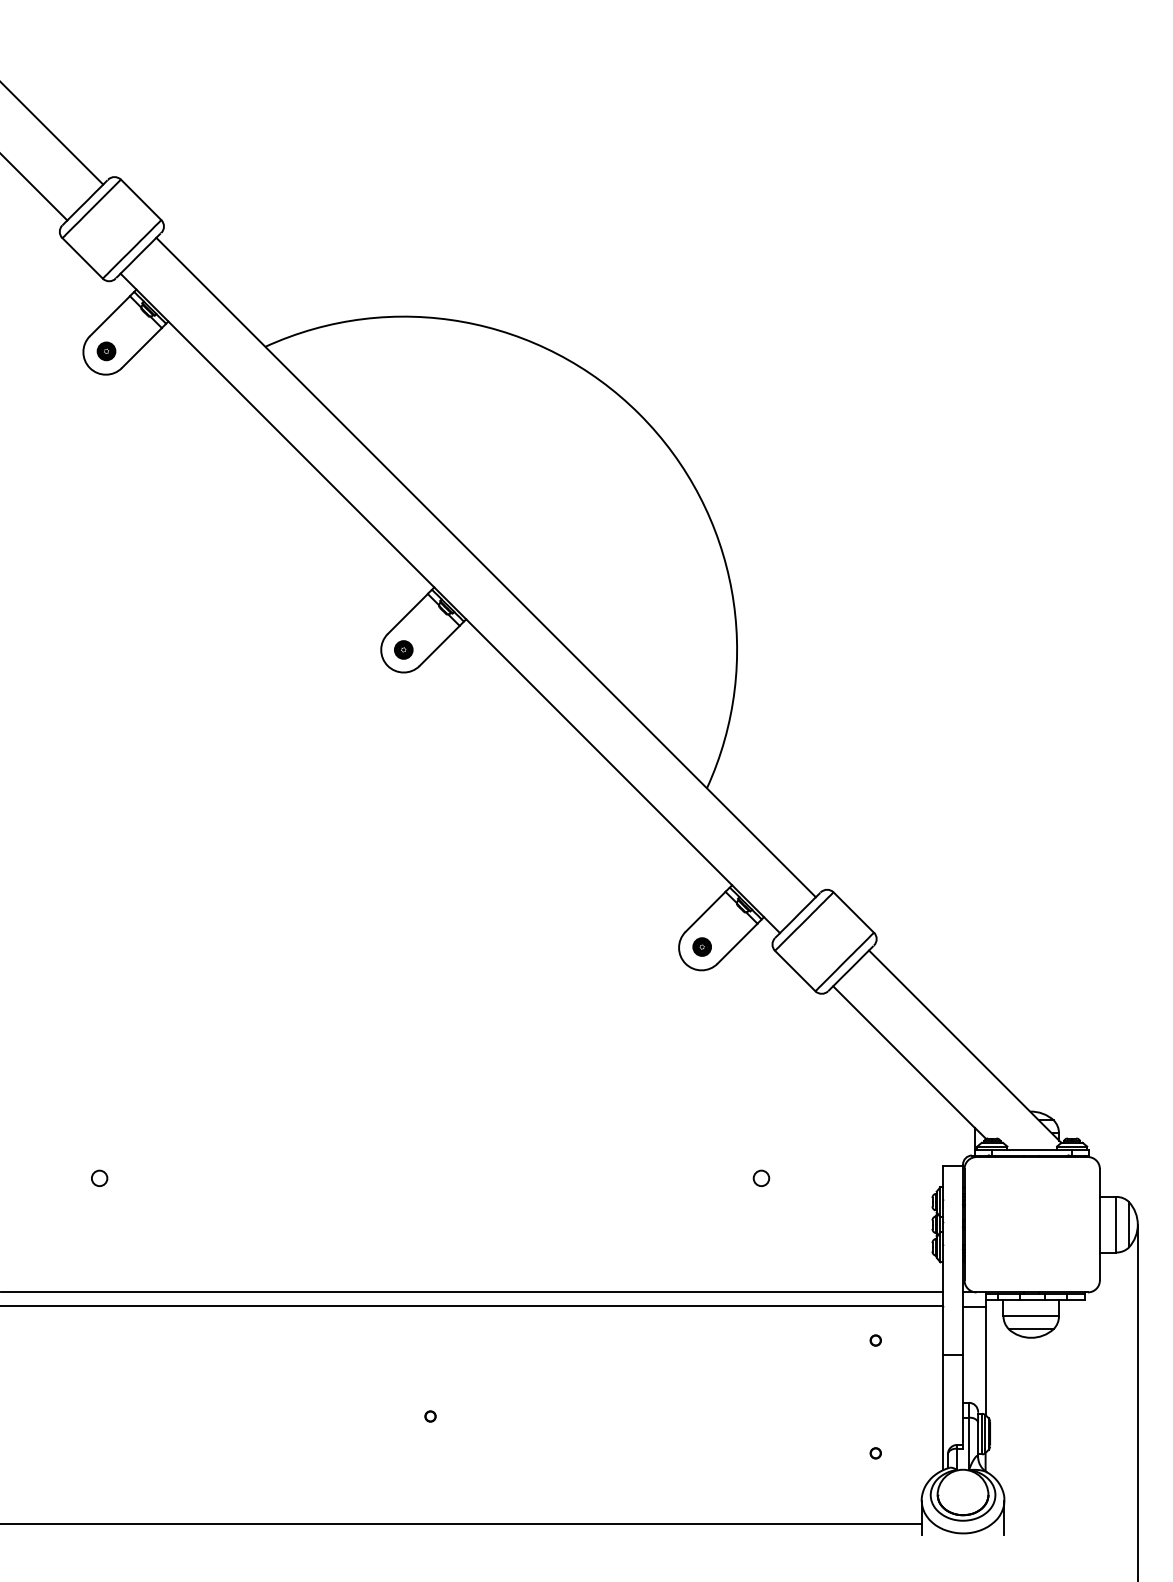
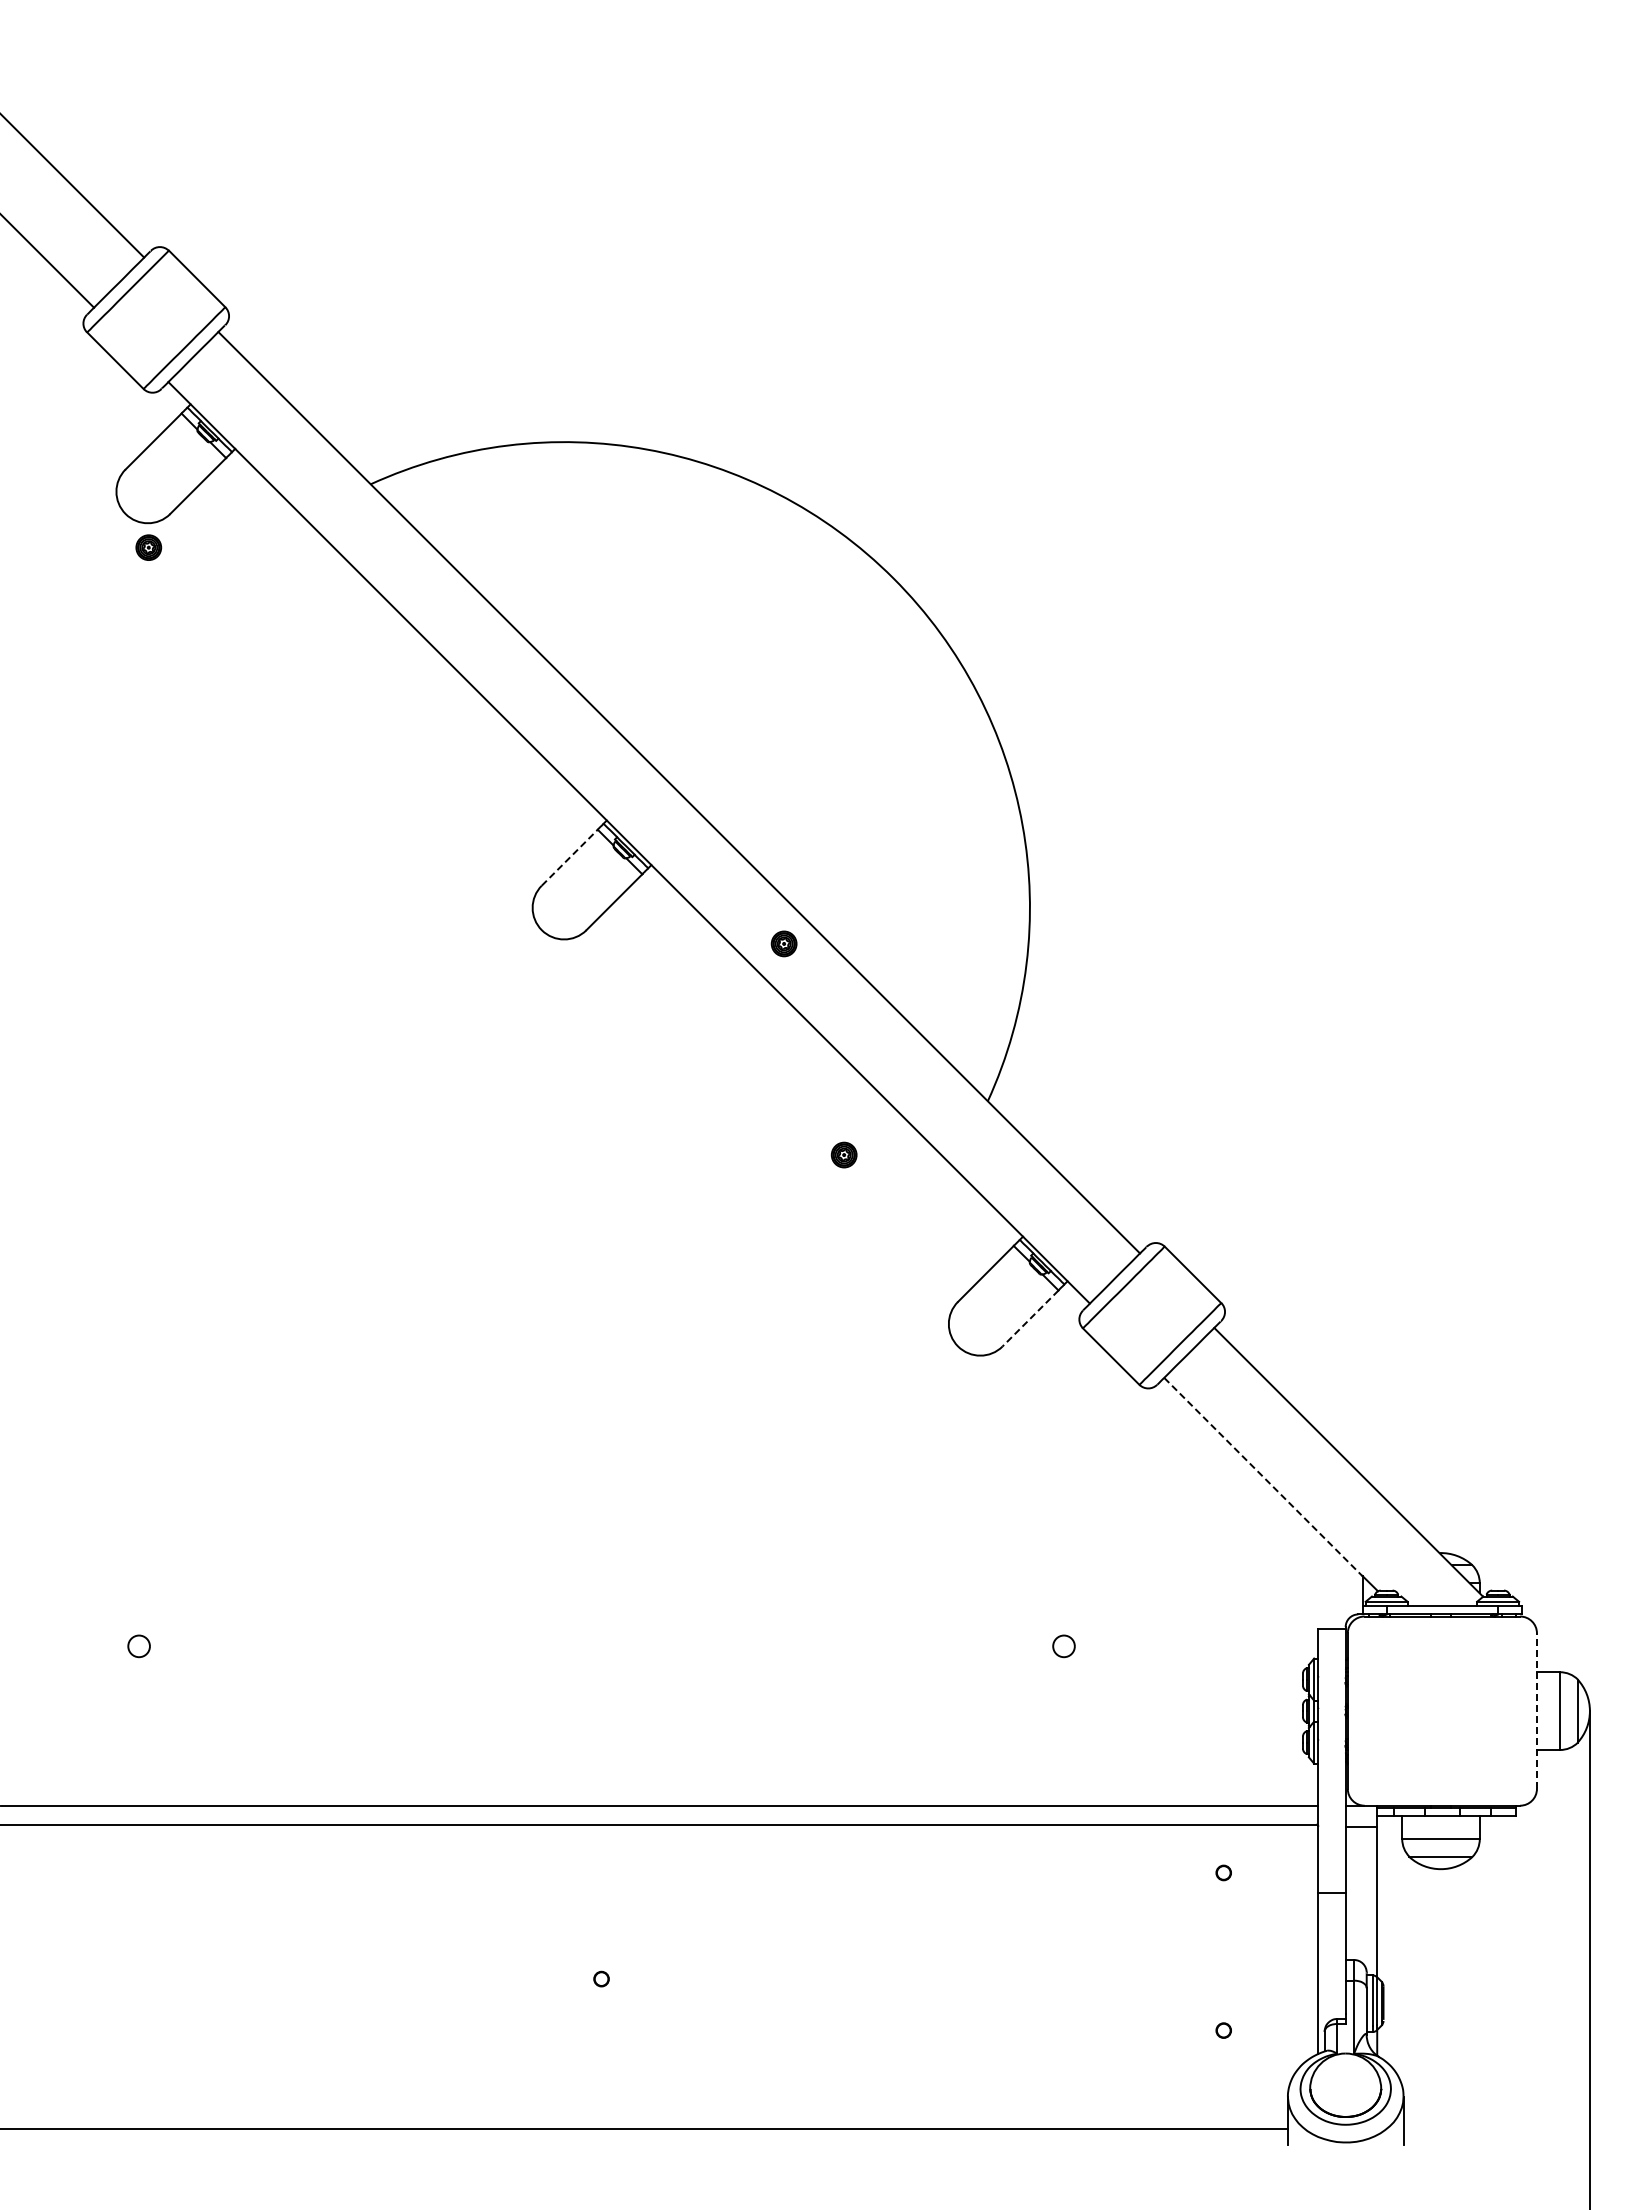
part: (106, 351) -> (148, 547), moved
line: (407, 613) -> (569, 857), solid -> dashed
part: (403, 649) -> (783, 943), moved
line: (737, 943) -> (1030, 1318), solid -> dashed
part: (701, 946) -> (843, 1154), moved
line: (904, 1057) -> (1263, 1477), solid -> dashed
line: (1099, 1225) -> (1536, 1711), solid -> dashed

